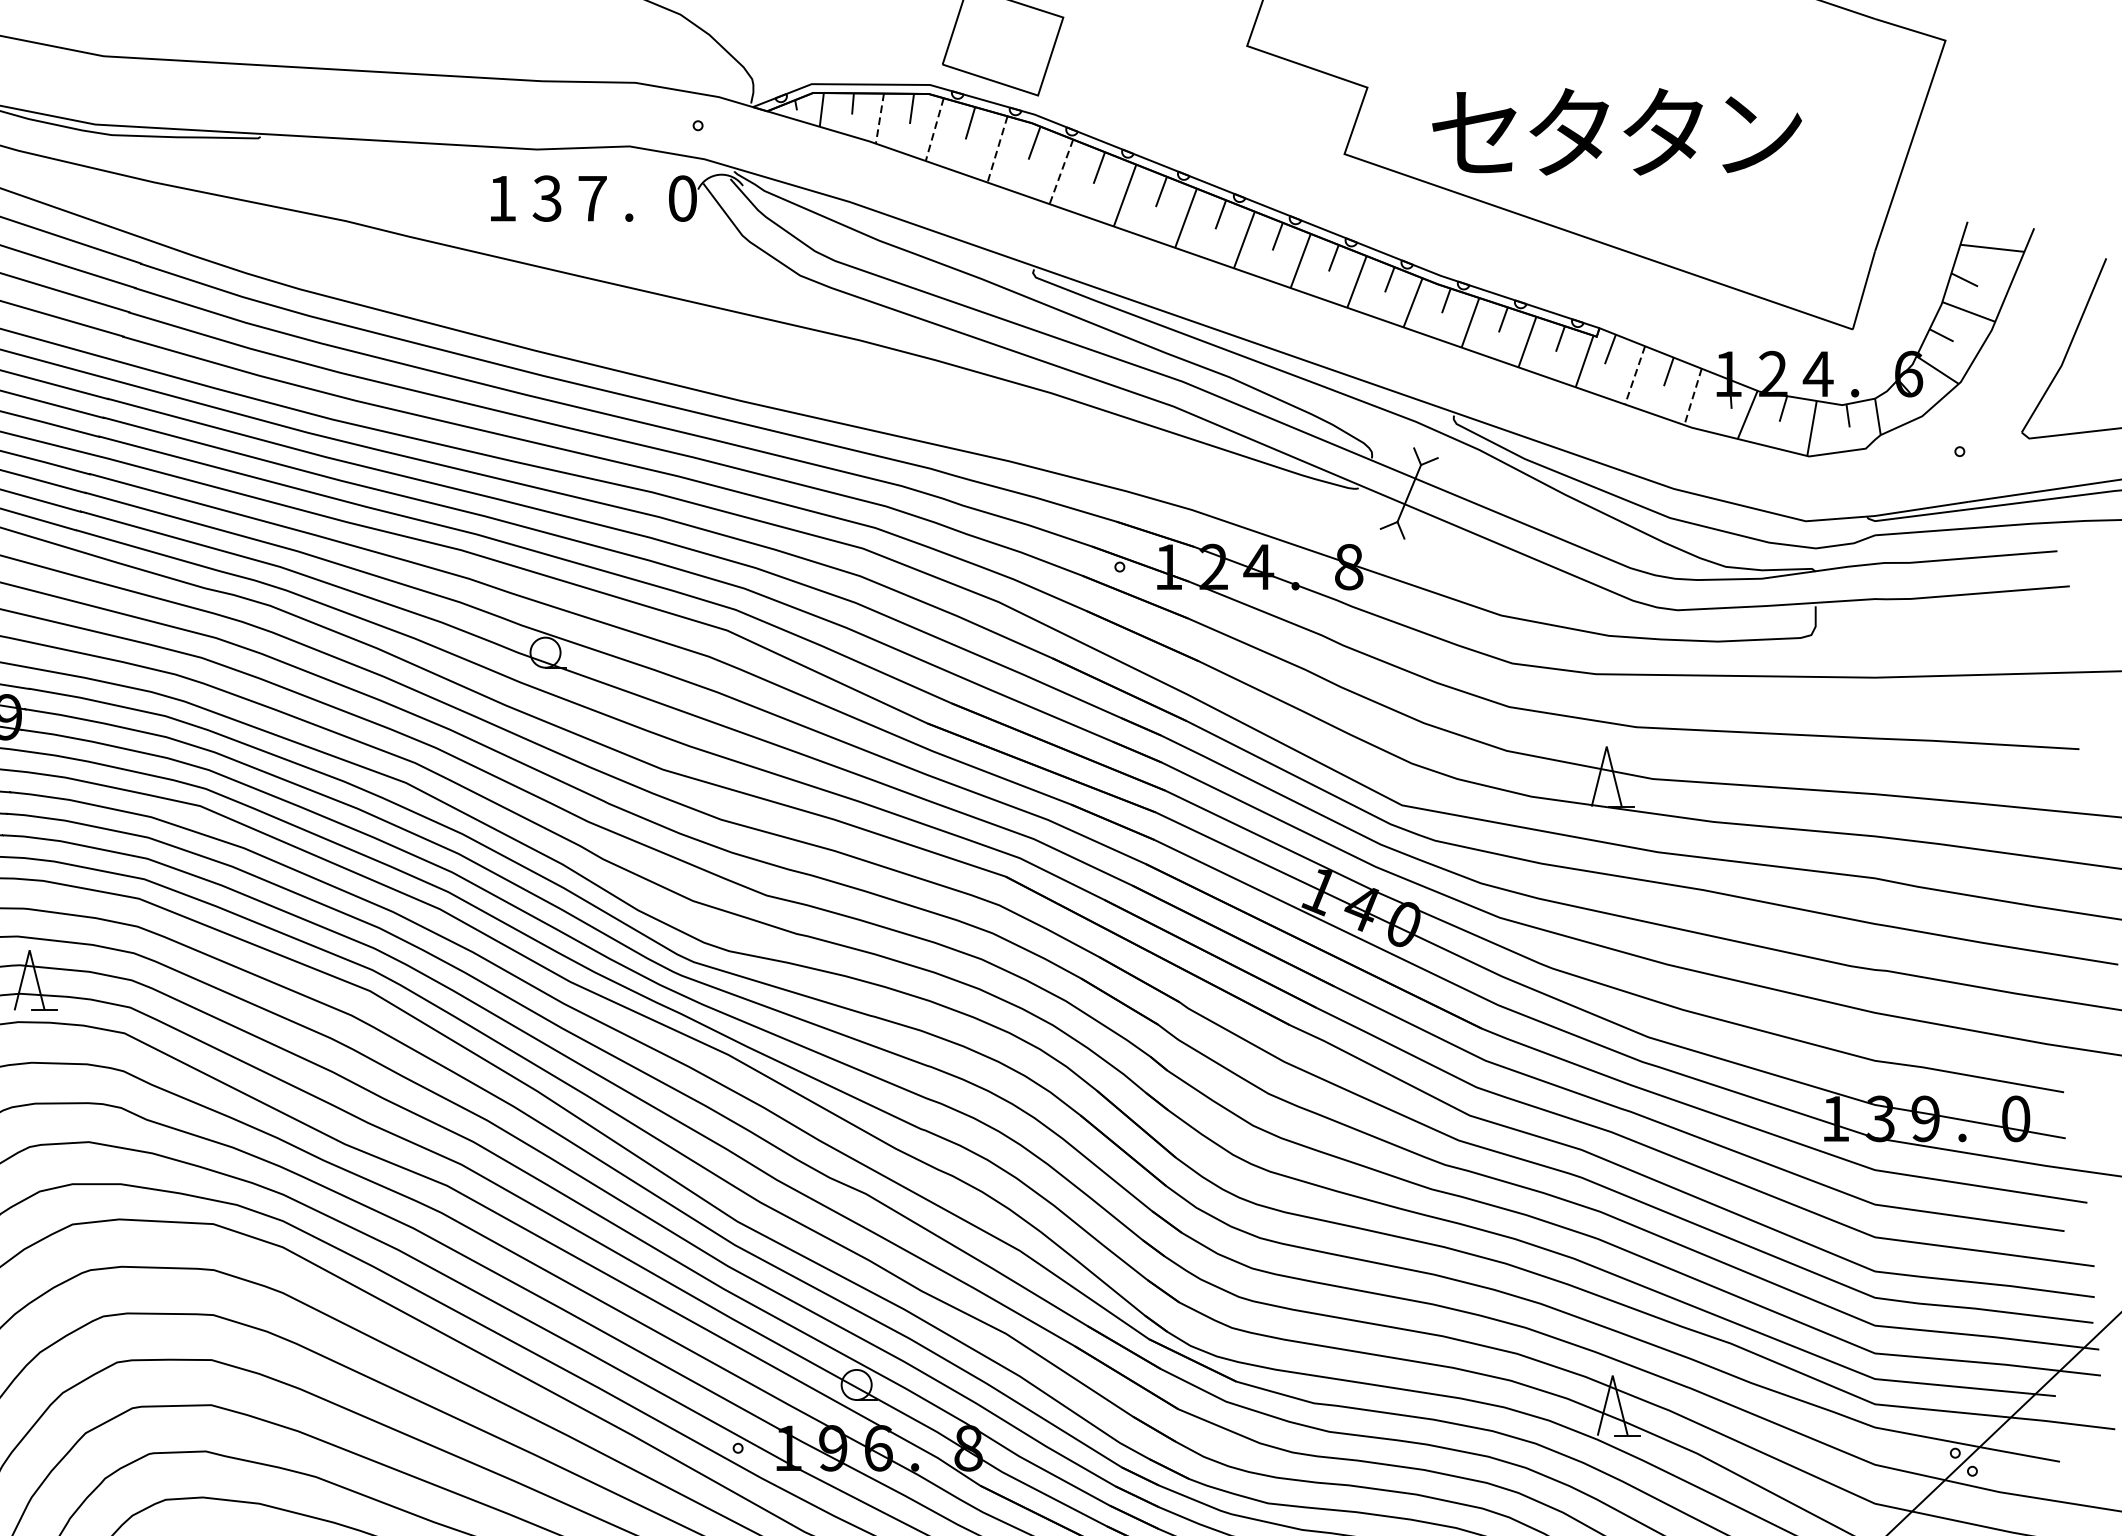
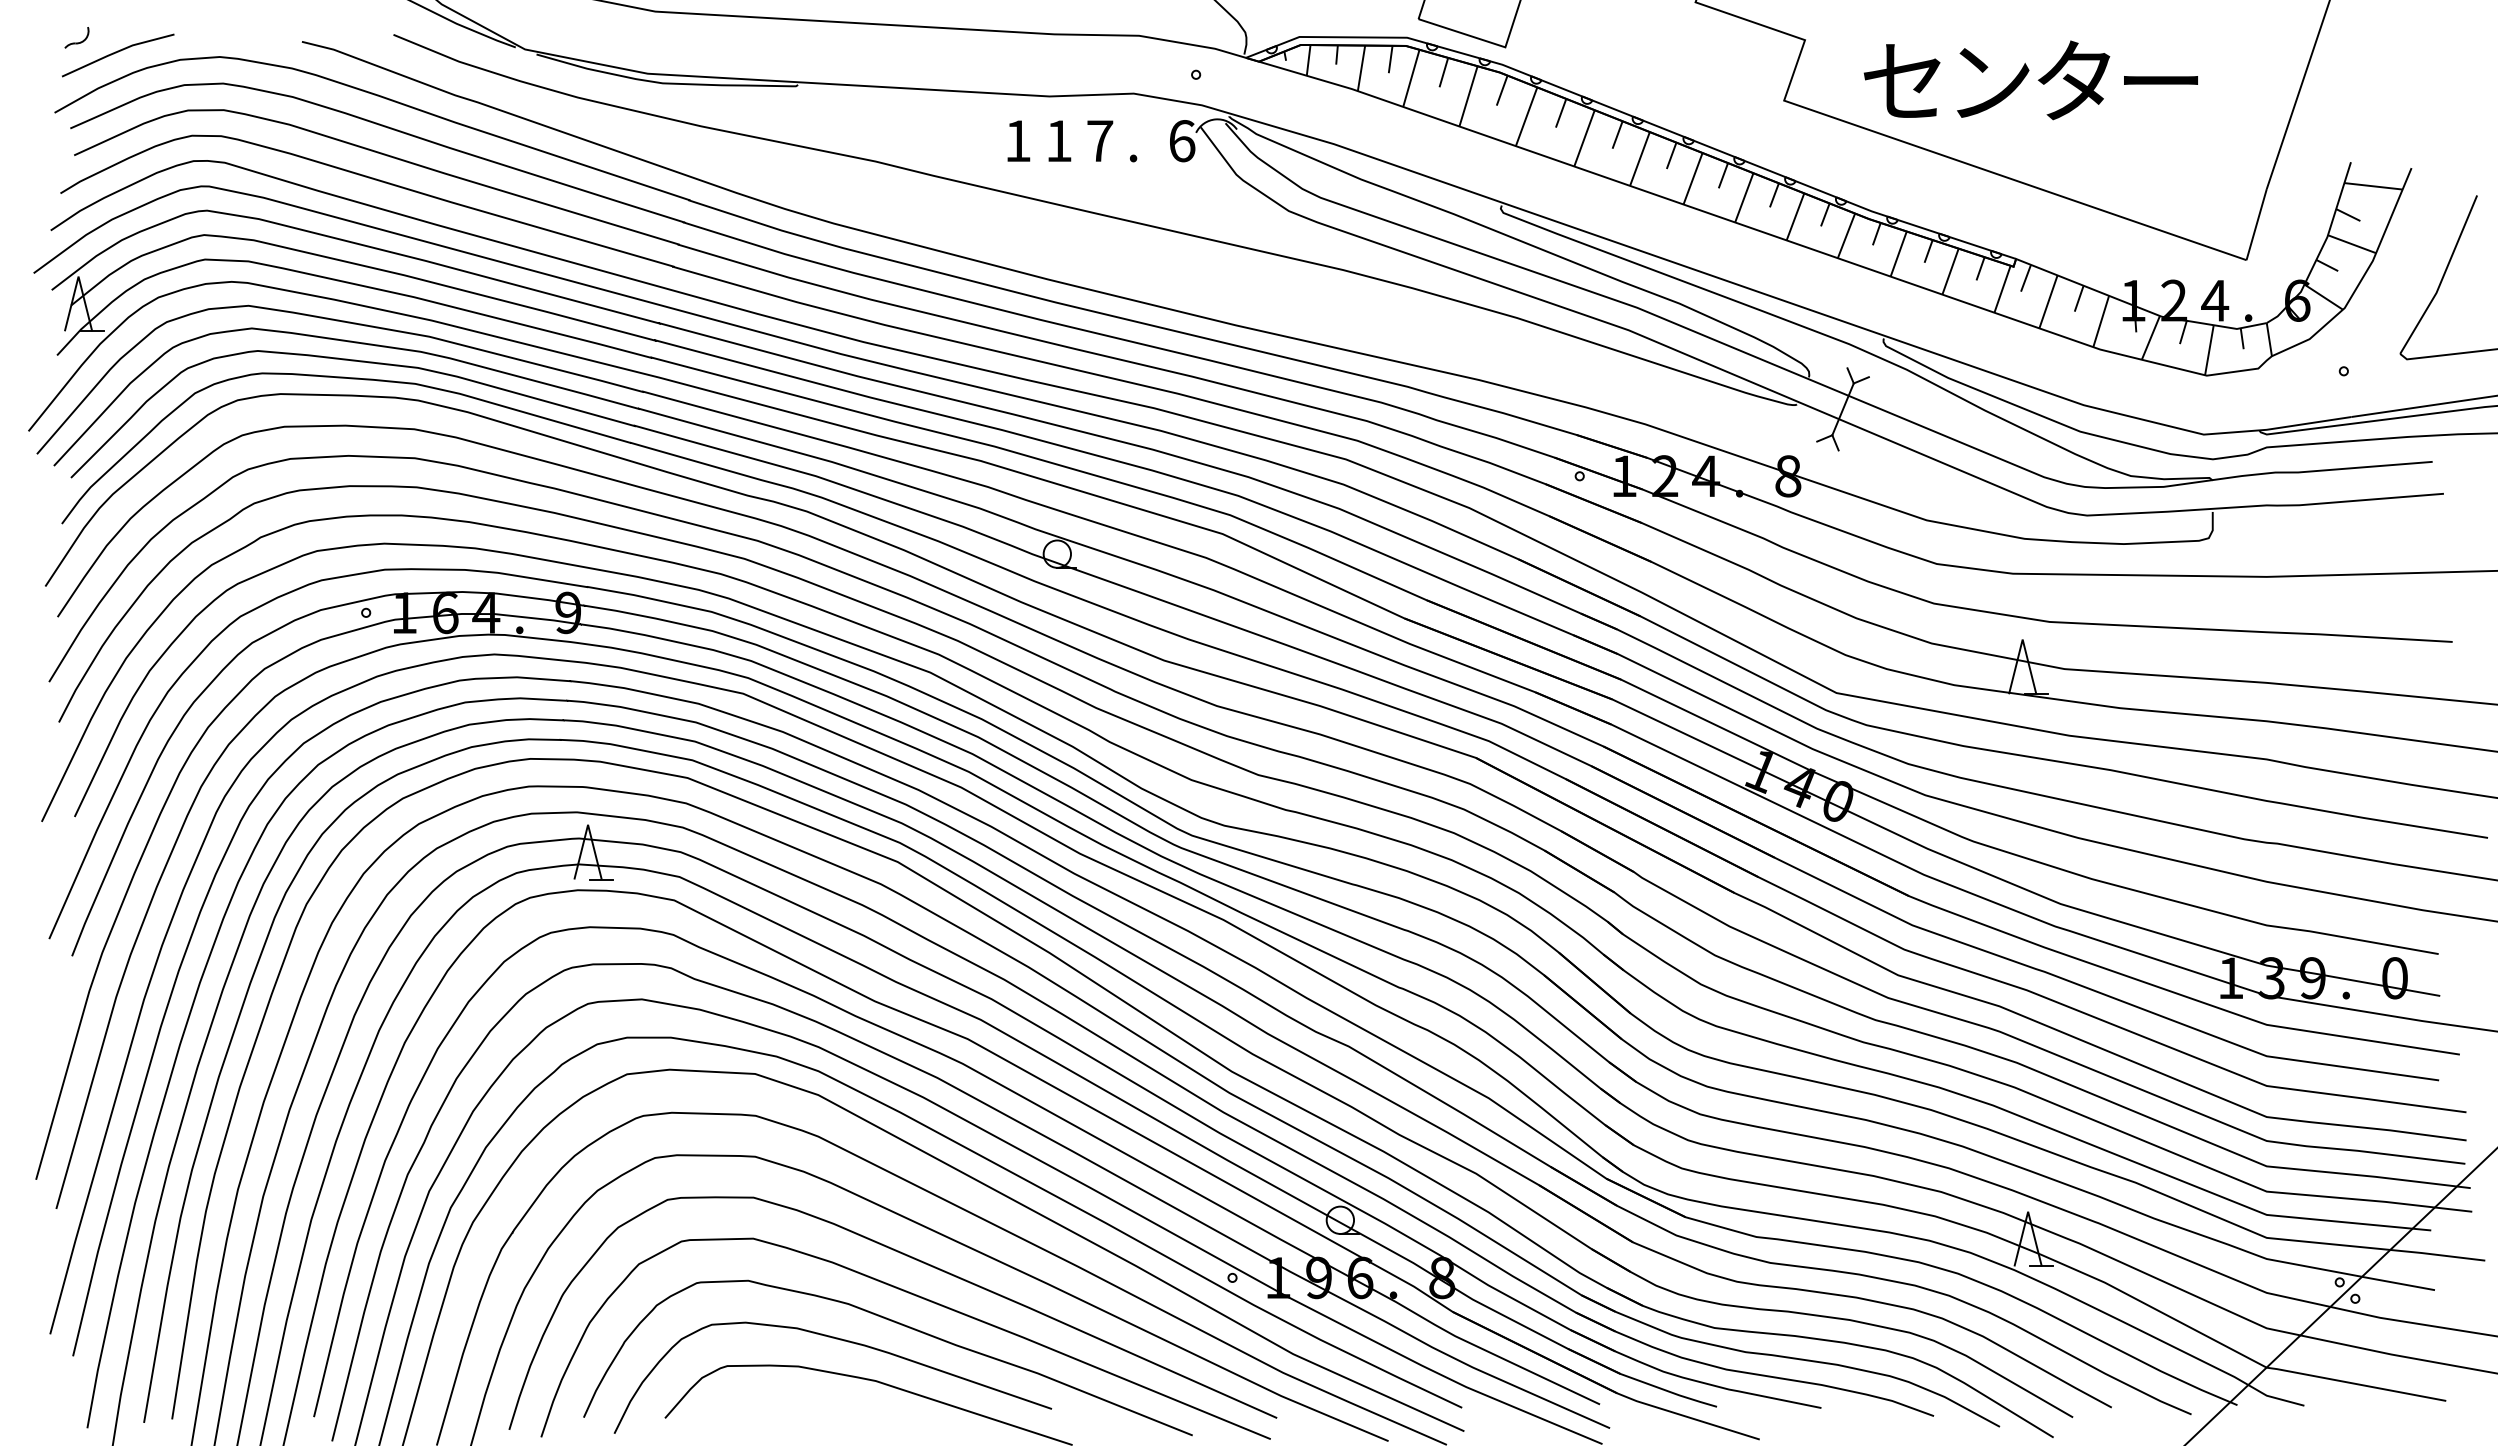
line: (879, 118) -> (1361, 68), dashed -> solid
line: (934, 129) -> (1411, 78), dashed -> solid
text: (1571, 131) -> (1990, 80), タ -> ン
text: (1760, 134) -> (2162, 82), ン -> ー
line: (997, 149) -> (1468, 96), dashed -> solid
line: (1061, 172) -> (1526, 117), dashed -> solid
text: (546, 199) -> (1058, 141), 3 -> 1
text: (683, 199) -> (1182, 141), 0 -> 6
line: (1635, 374) -> (2048, 301), dashed -> solid
line: (1693, 396) -> (2101, 321), dashed -> solid

